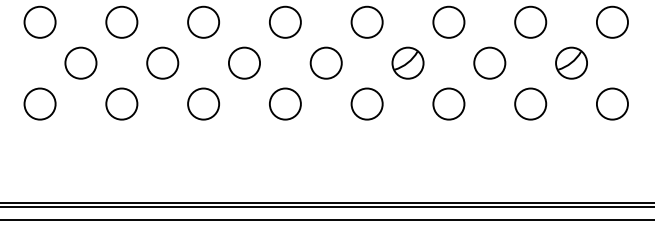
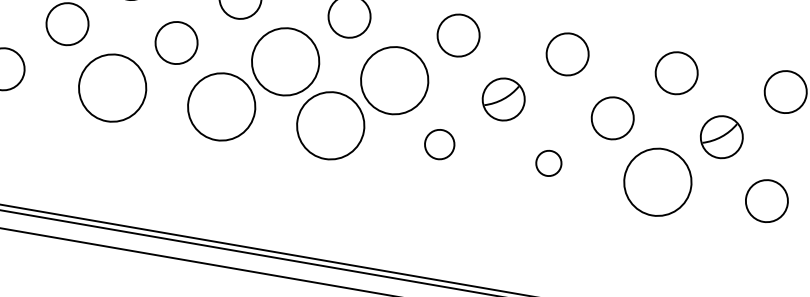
circle: (244, 62) -> (285, 60), size x1.6
circle: (325, 62) -> (393, 79), size x1.6
circle: (121, 103) -> (112, 87), size x1.6
circle: (203, 103) -> (221, 106), size x1.6
circle: (284, 103) -> (329, 124), size x1.6
circle: (366, 103) -> (439, 143), size x0.7
circle: (448, 103) -> (548, 162), size x0.6
circle: (530, 103) -> (657, 181), size x1.6

